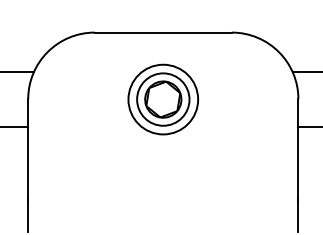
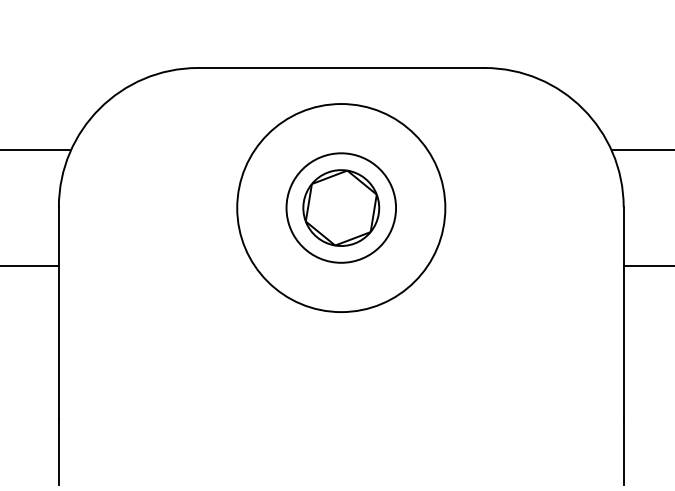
circle: (163, 99) -> (341, 207), size x1.43

